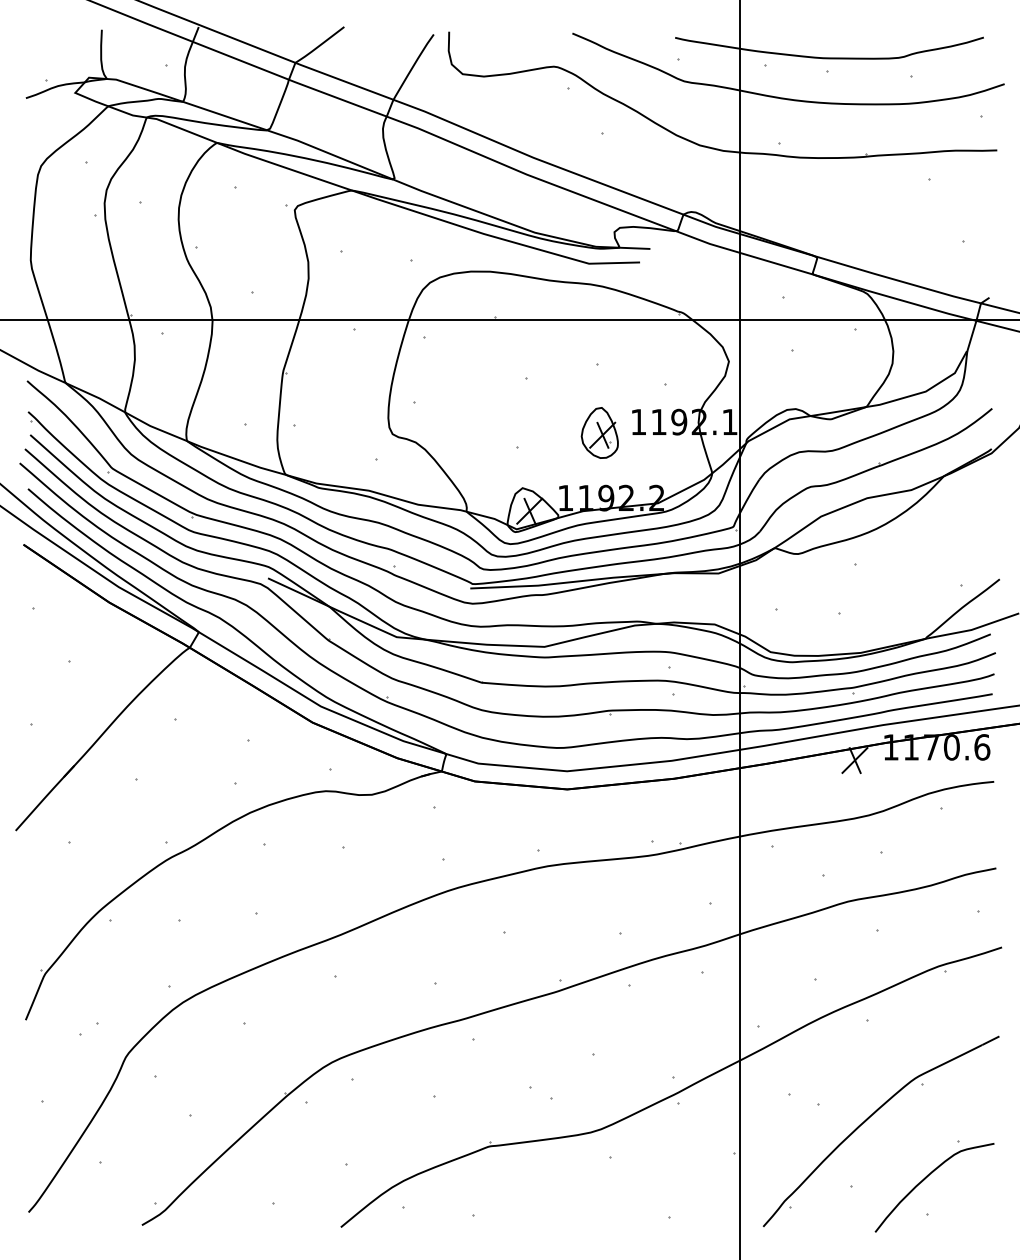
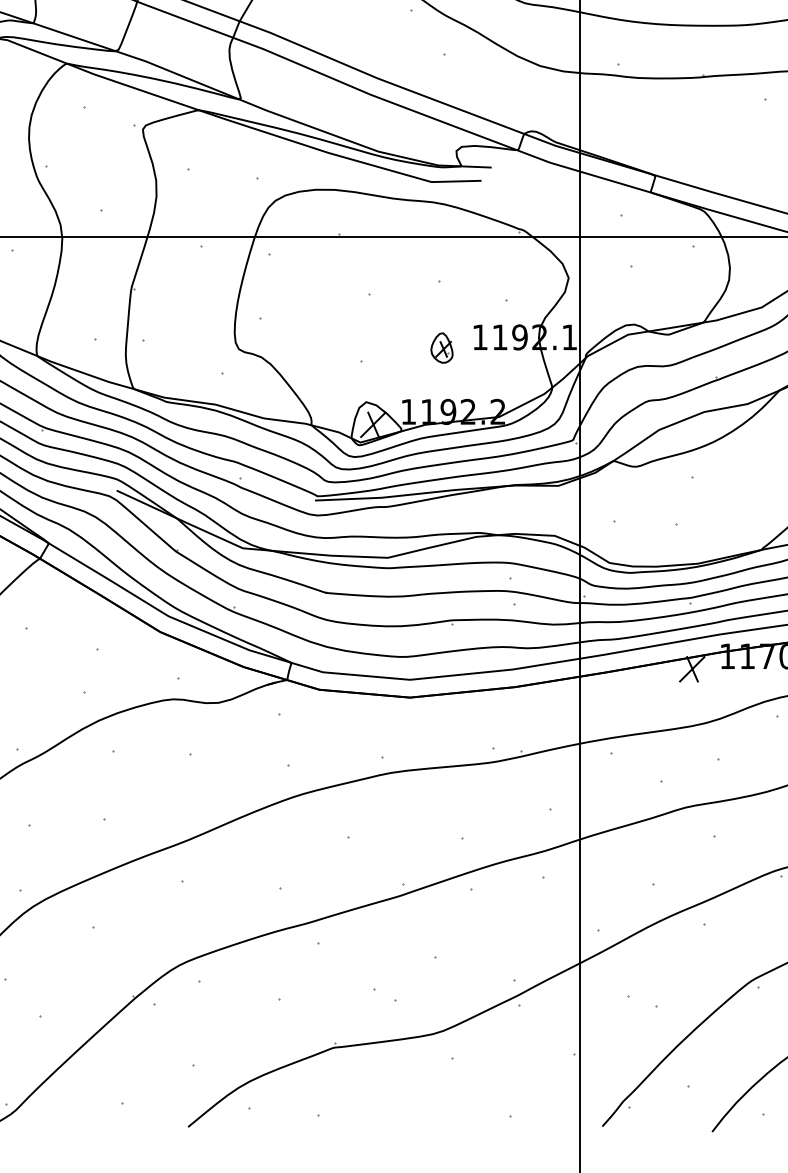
part: (599, 432) -> (441, 347), size x0.6

